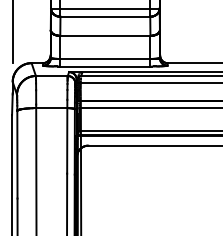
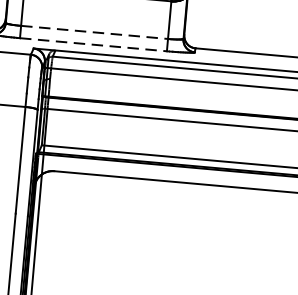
line: (105, 58) -> (94, 31), solid -> dashed
line: (106, 66) -> (95, 44), solid -> dashed

